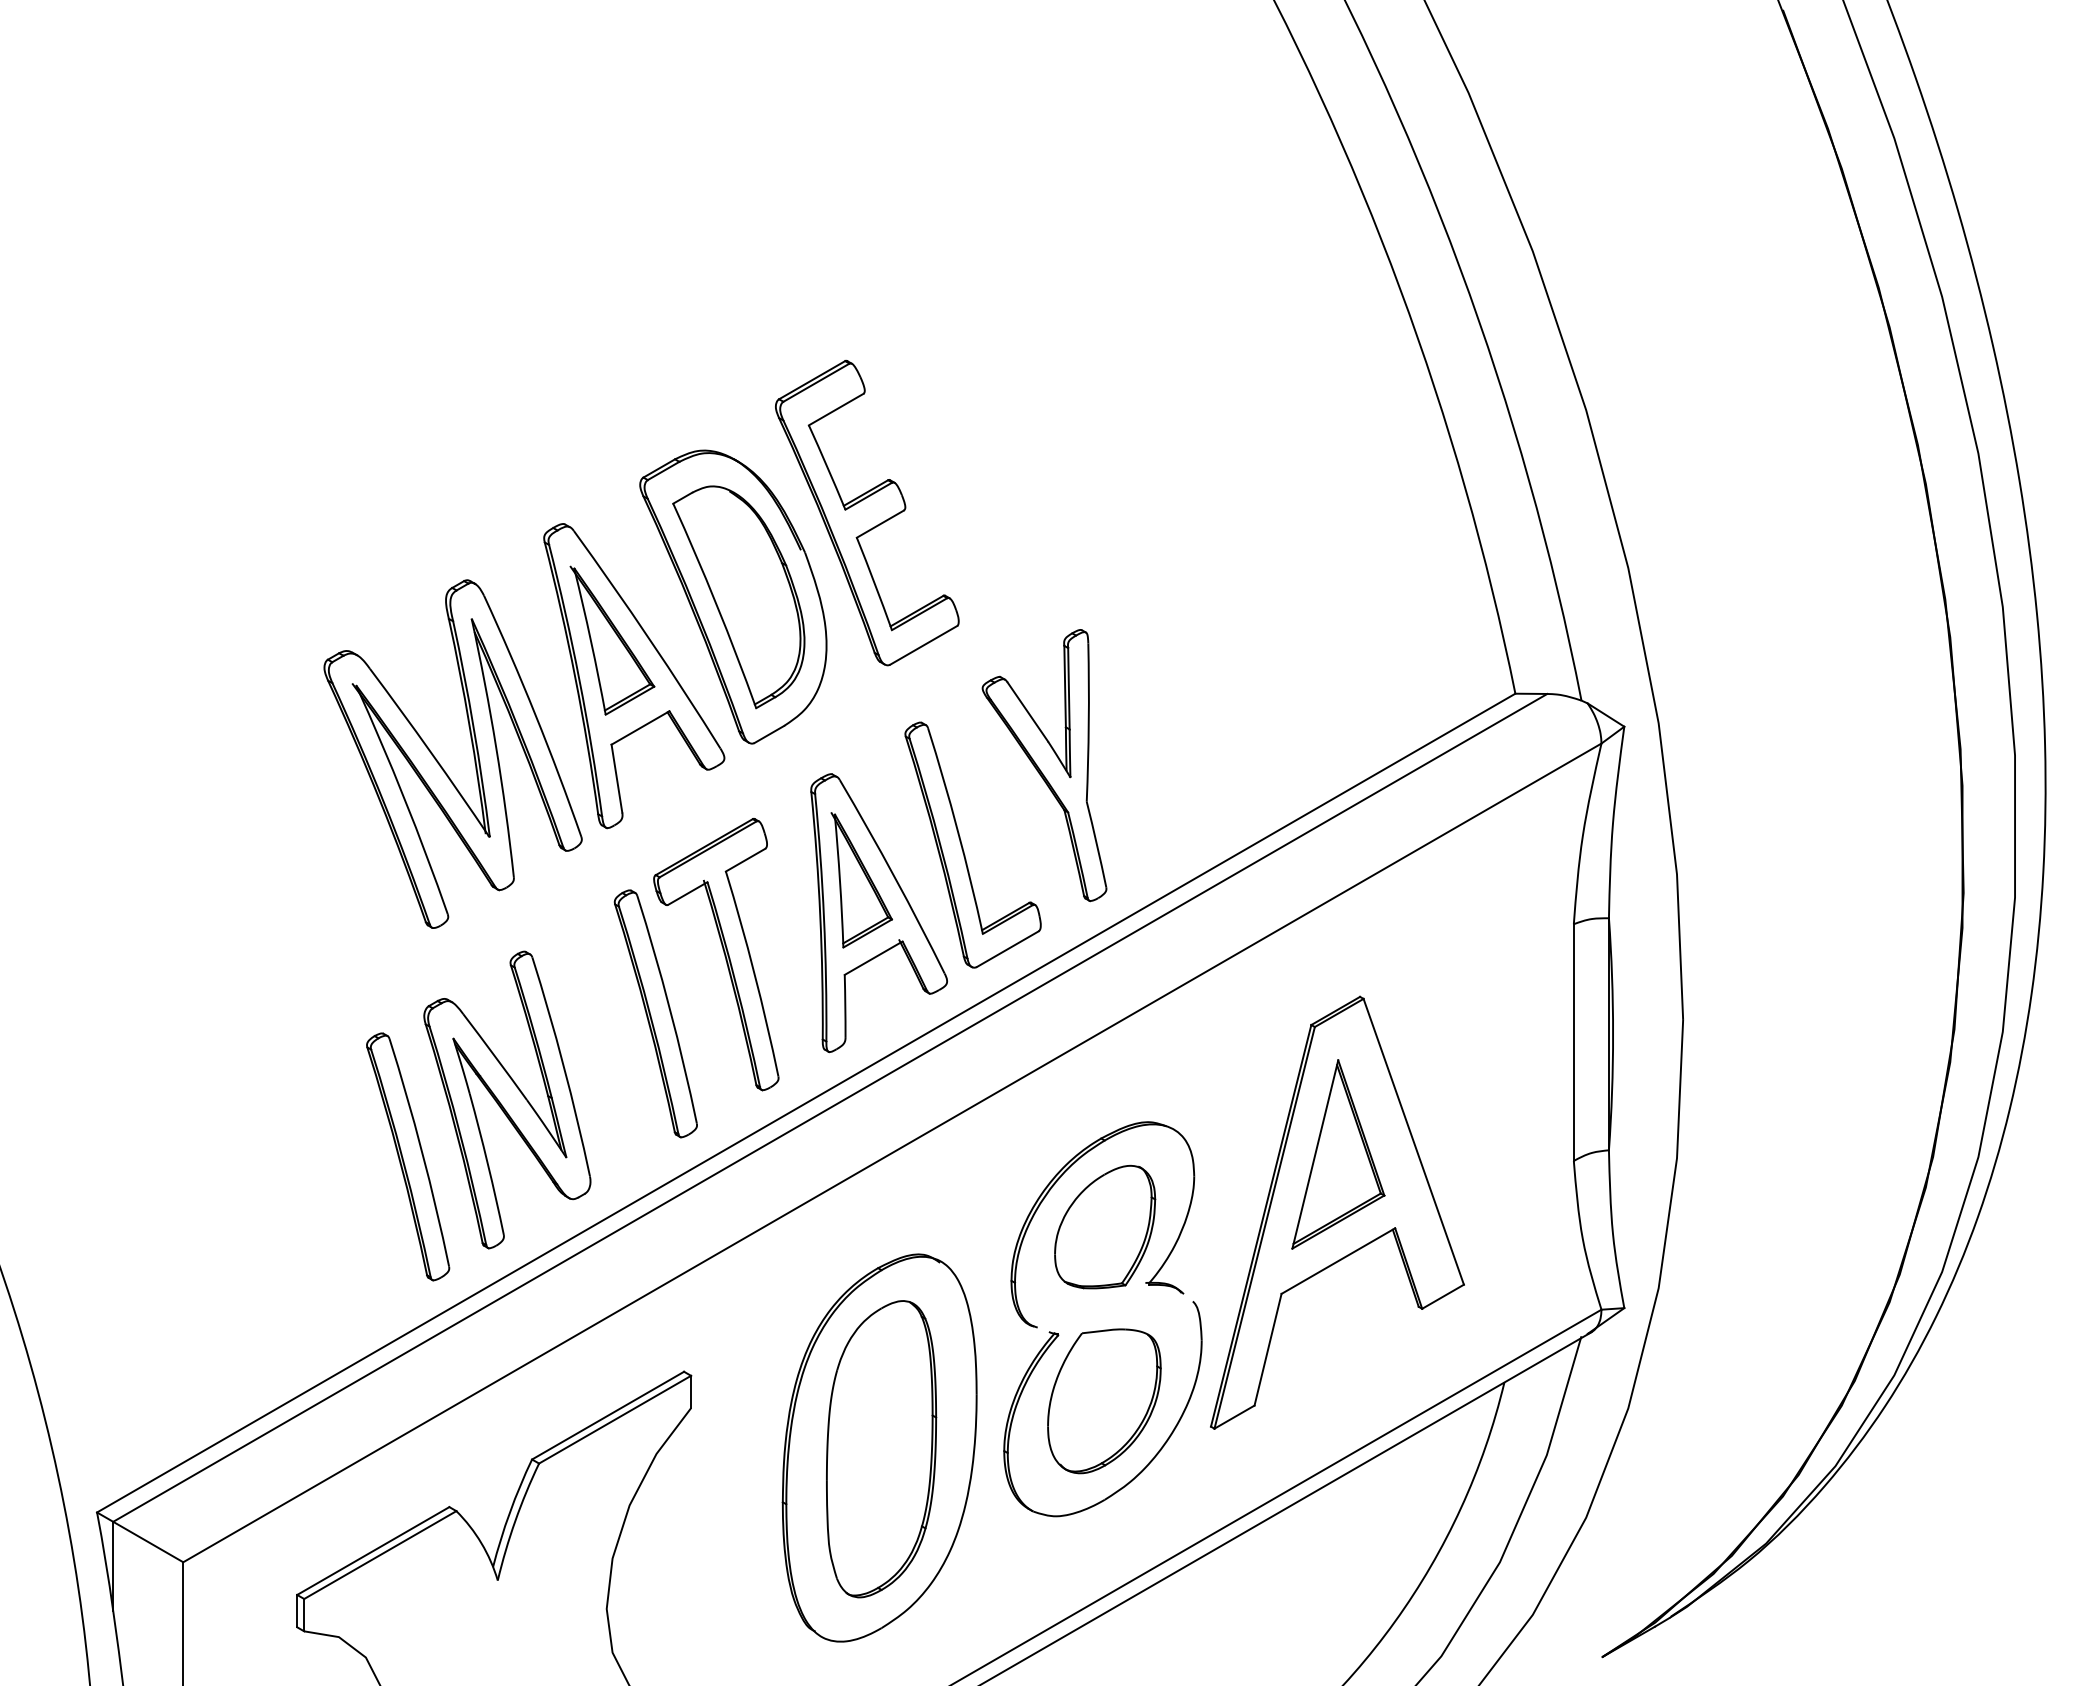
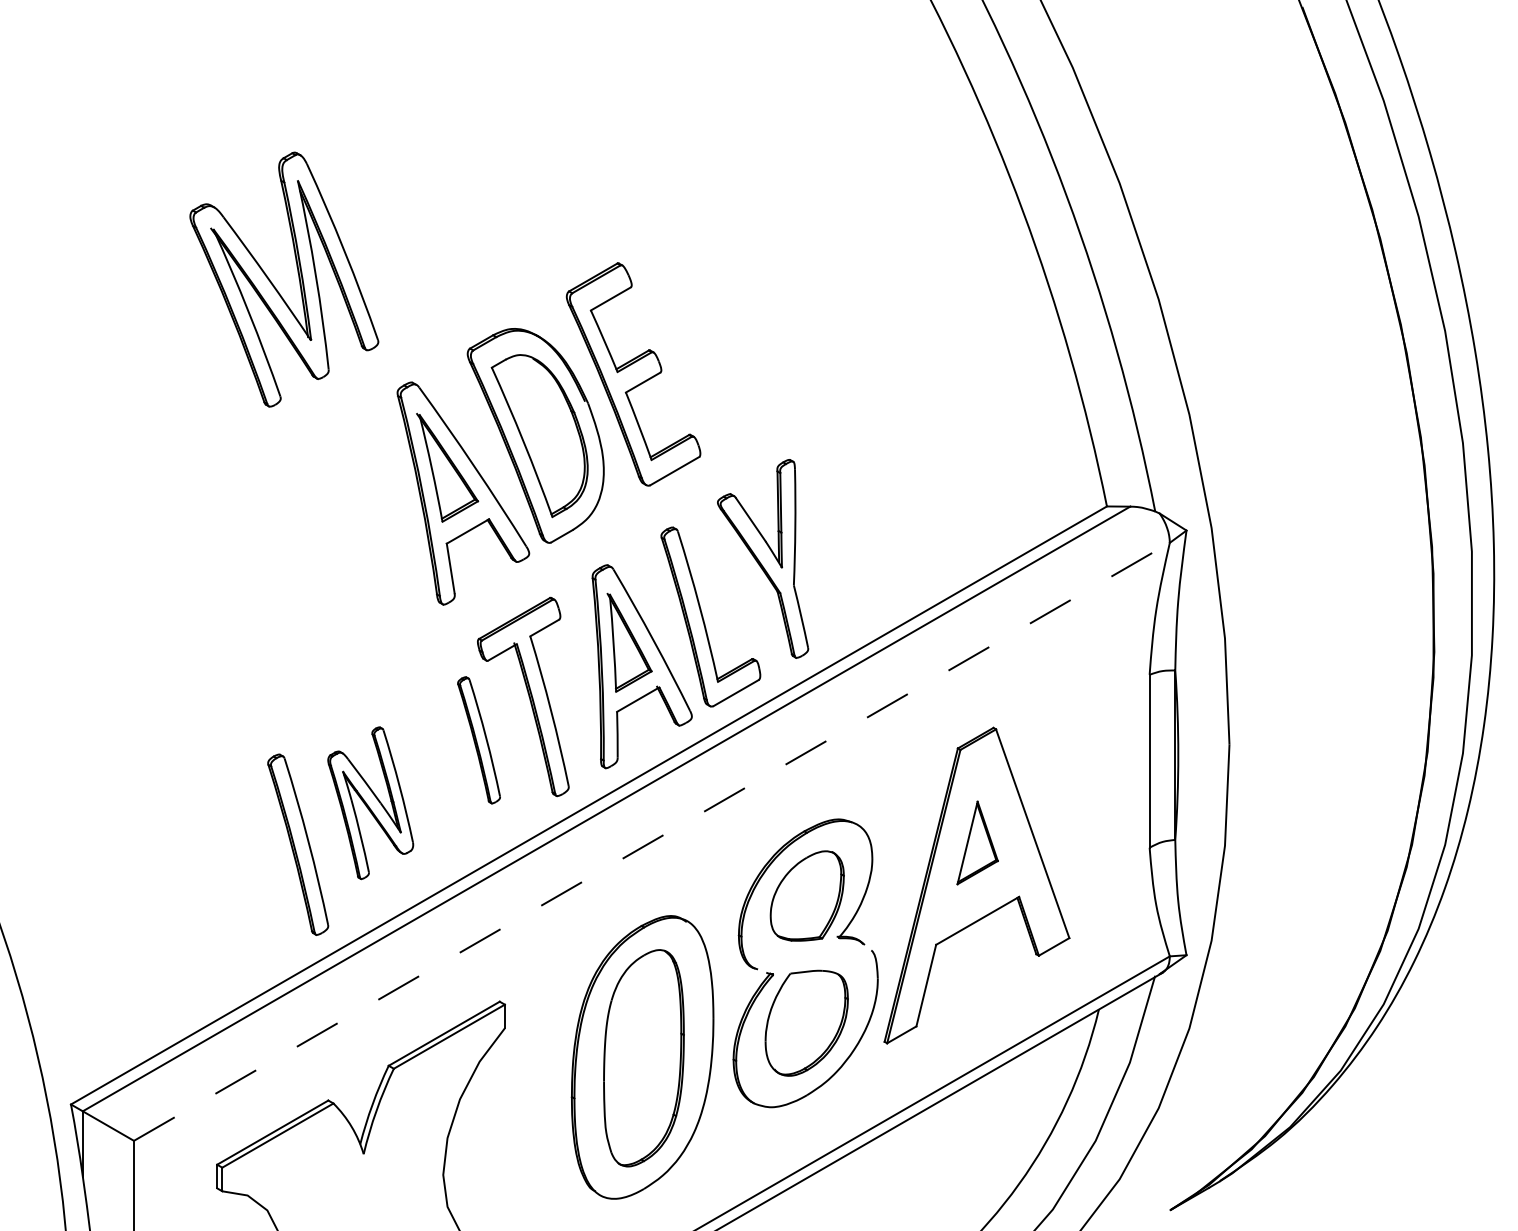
part: (439, 762) -> (274, 285), moved
part: (655, 1013) -> (478, 740), size x0.7
part: (507, 1099) -> (370, 802), size x0.7
line: (892, 1152) -> (651, 841), solid -> dashed
part: (1338, 1154) -> (977, 843), size x0.6

